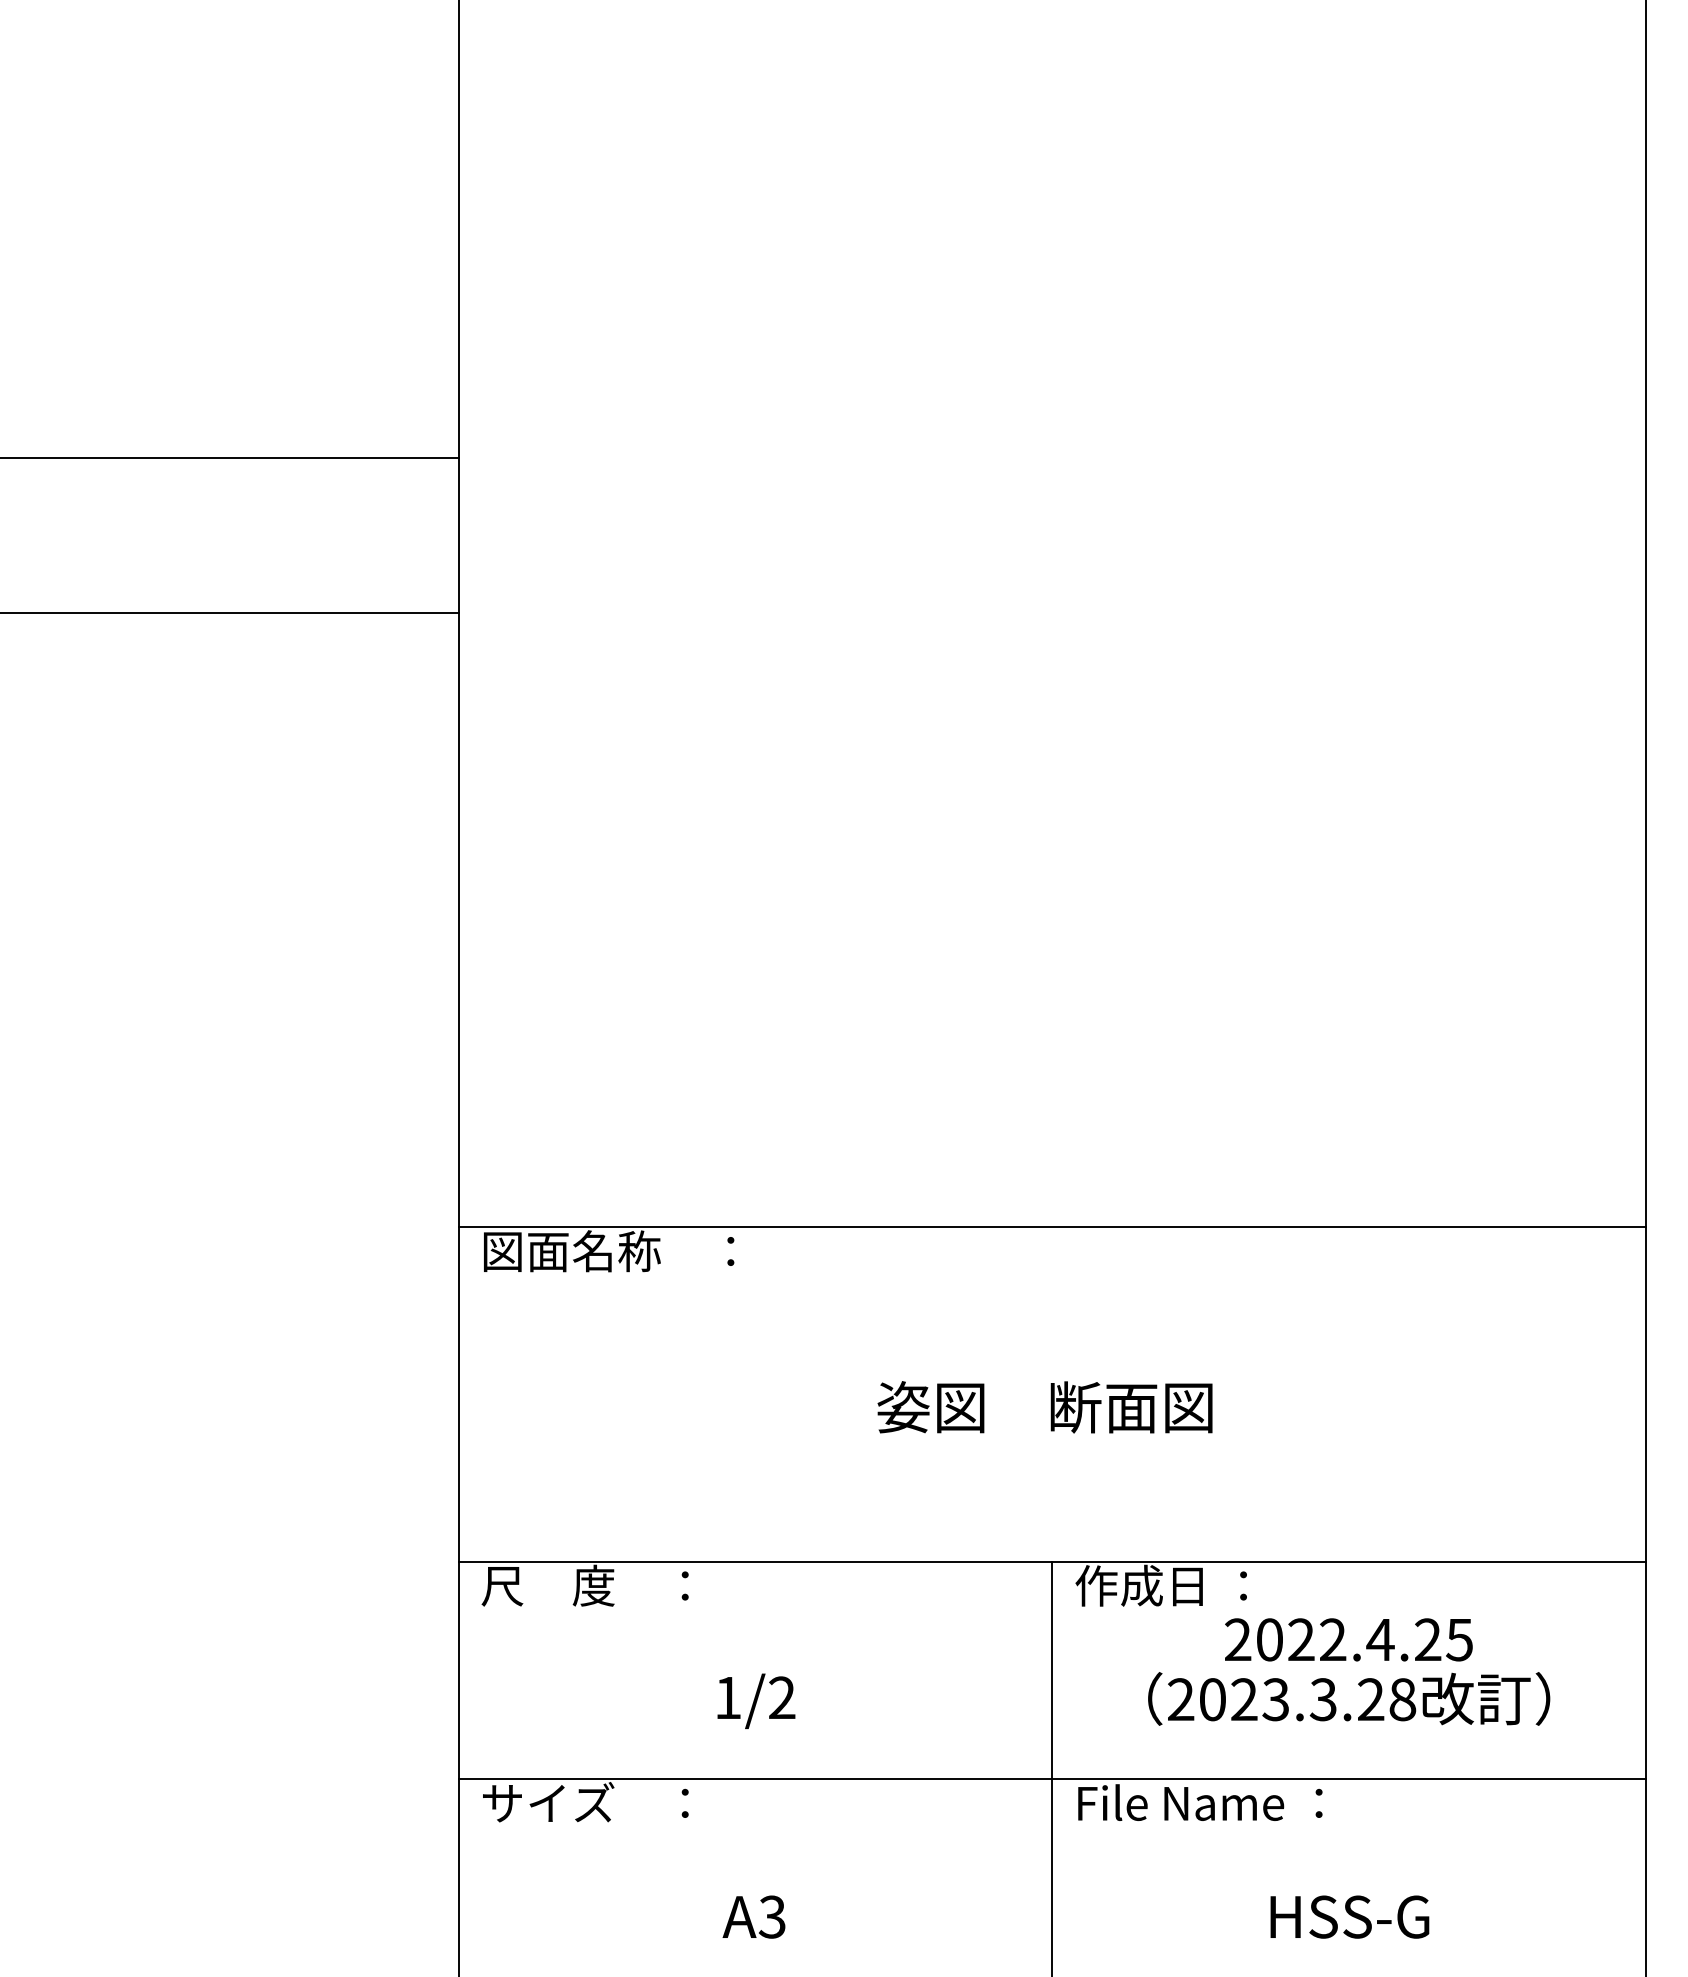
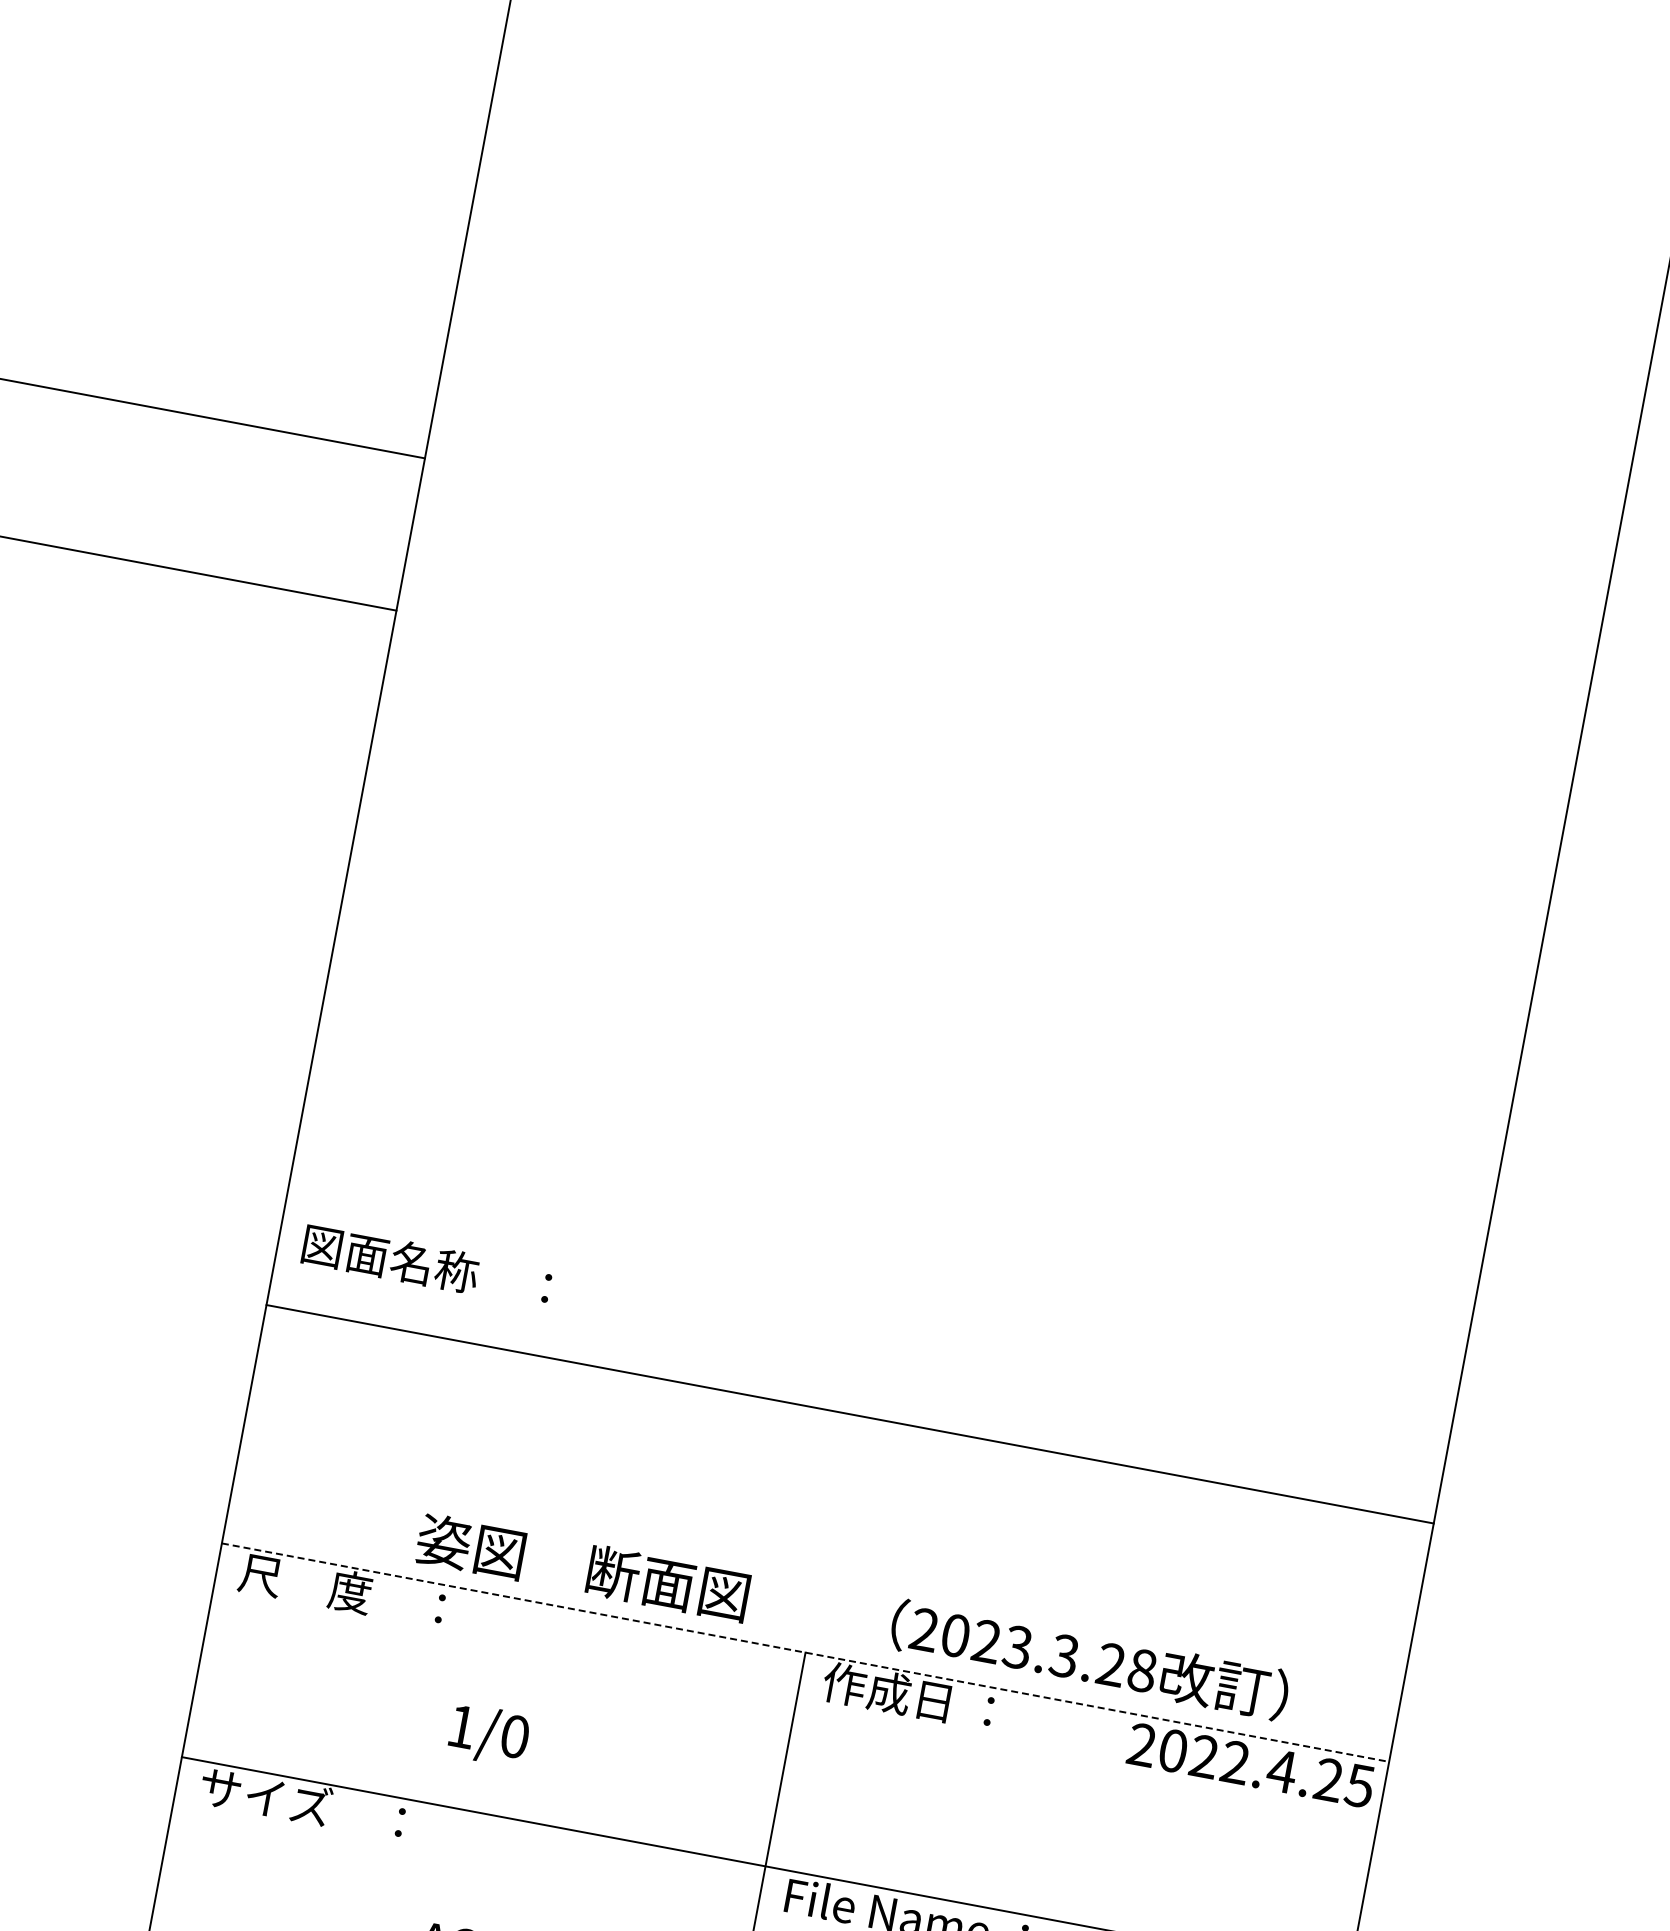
line: (1052, 1227) -> (850, 1414), moved
text: (1044, 1407) -> (582, 1567), moved
line: (1052, 1561) -> (805, 1652), solid -> dashed
text: (1348, 1639) -> (1250, 1765), moved
text: (782, 1697) -> (515, 1736), 1/2 -> 1/0
text: (1349, 1698) -> (1090, 1659), moved

